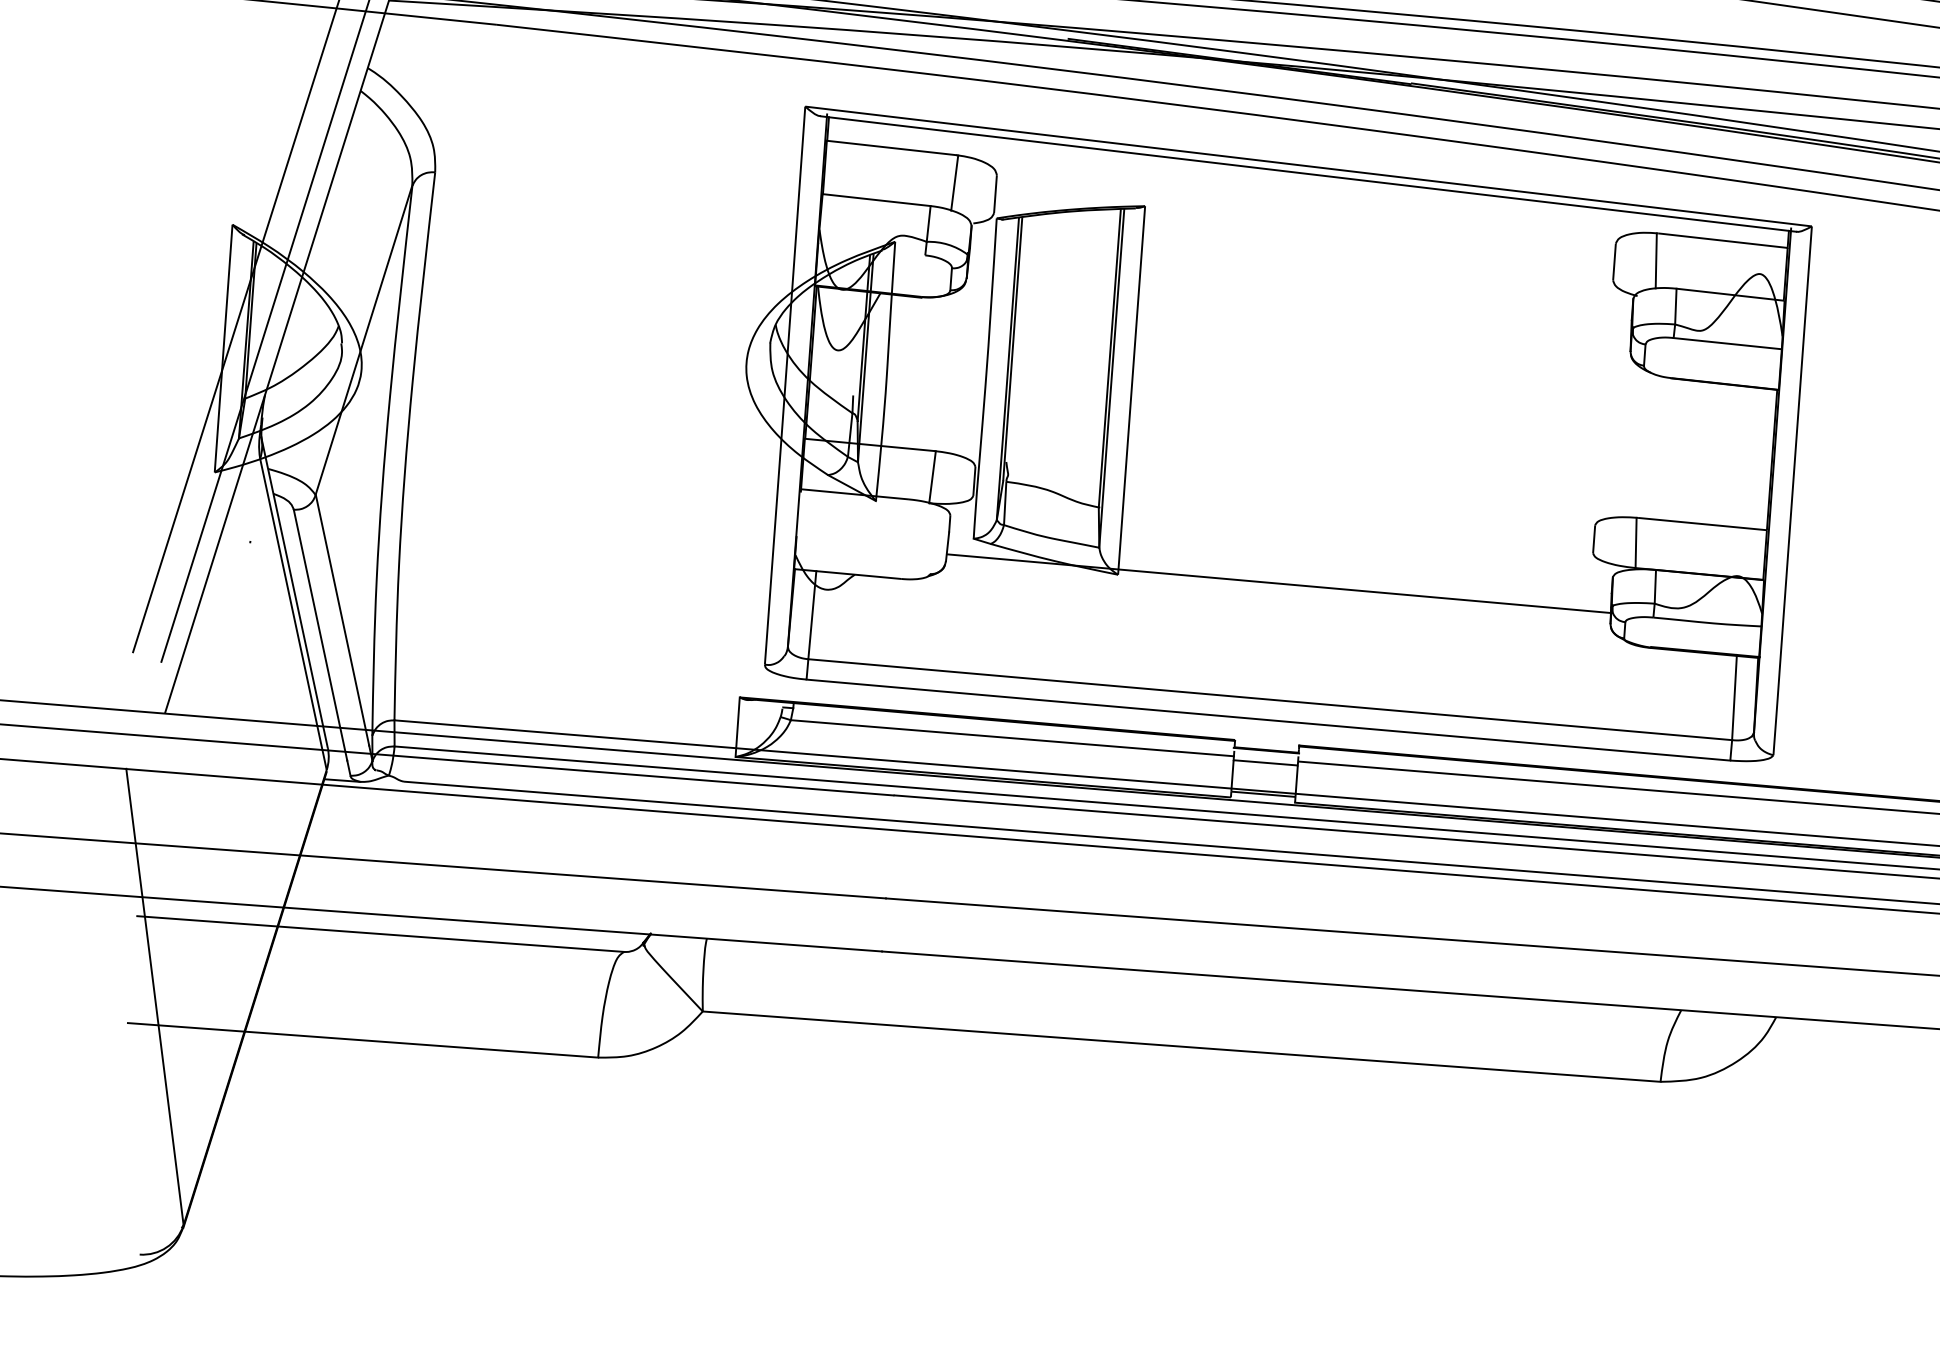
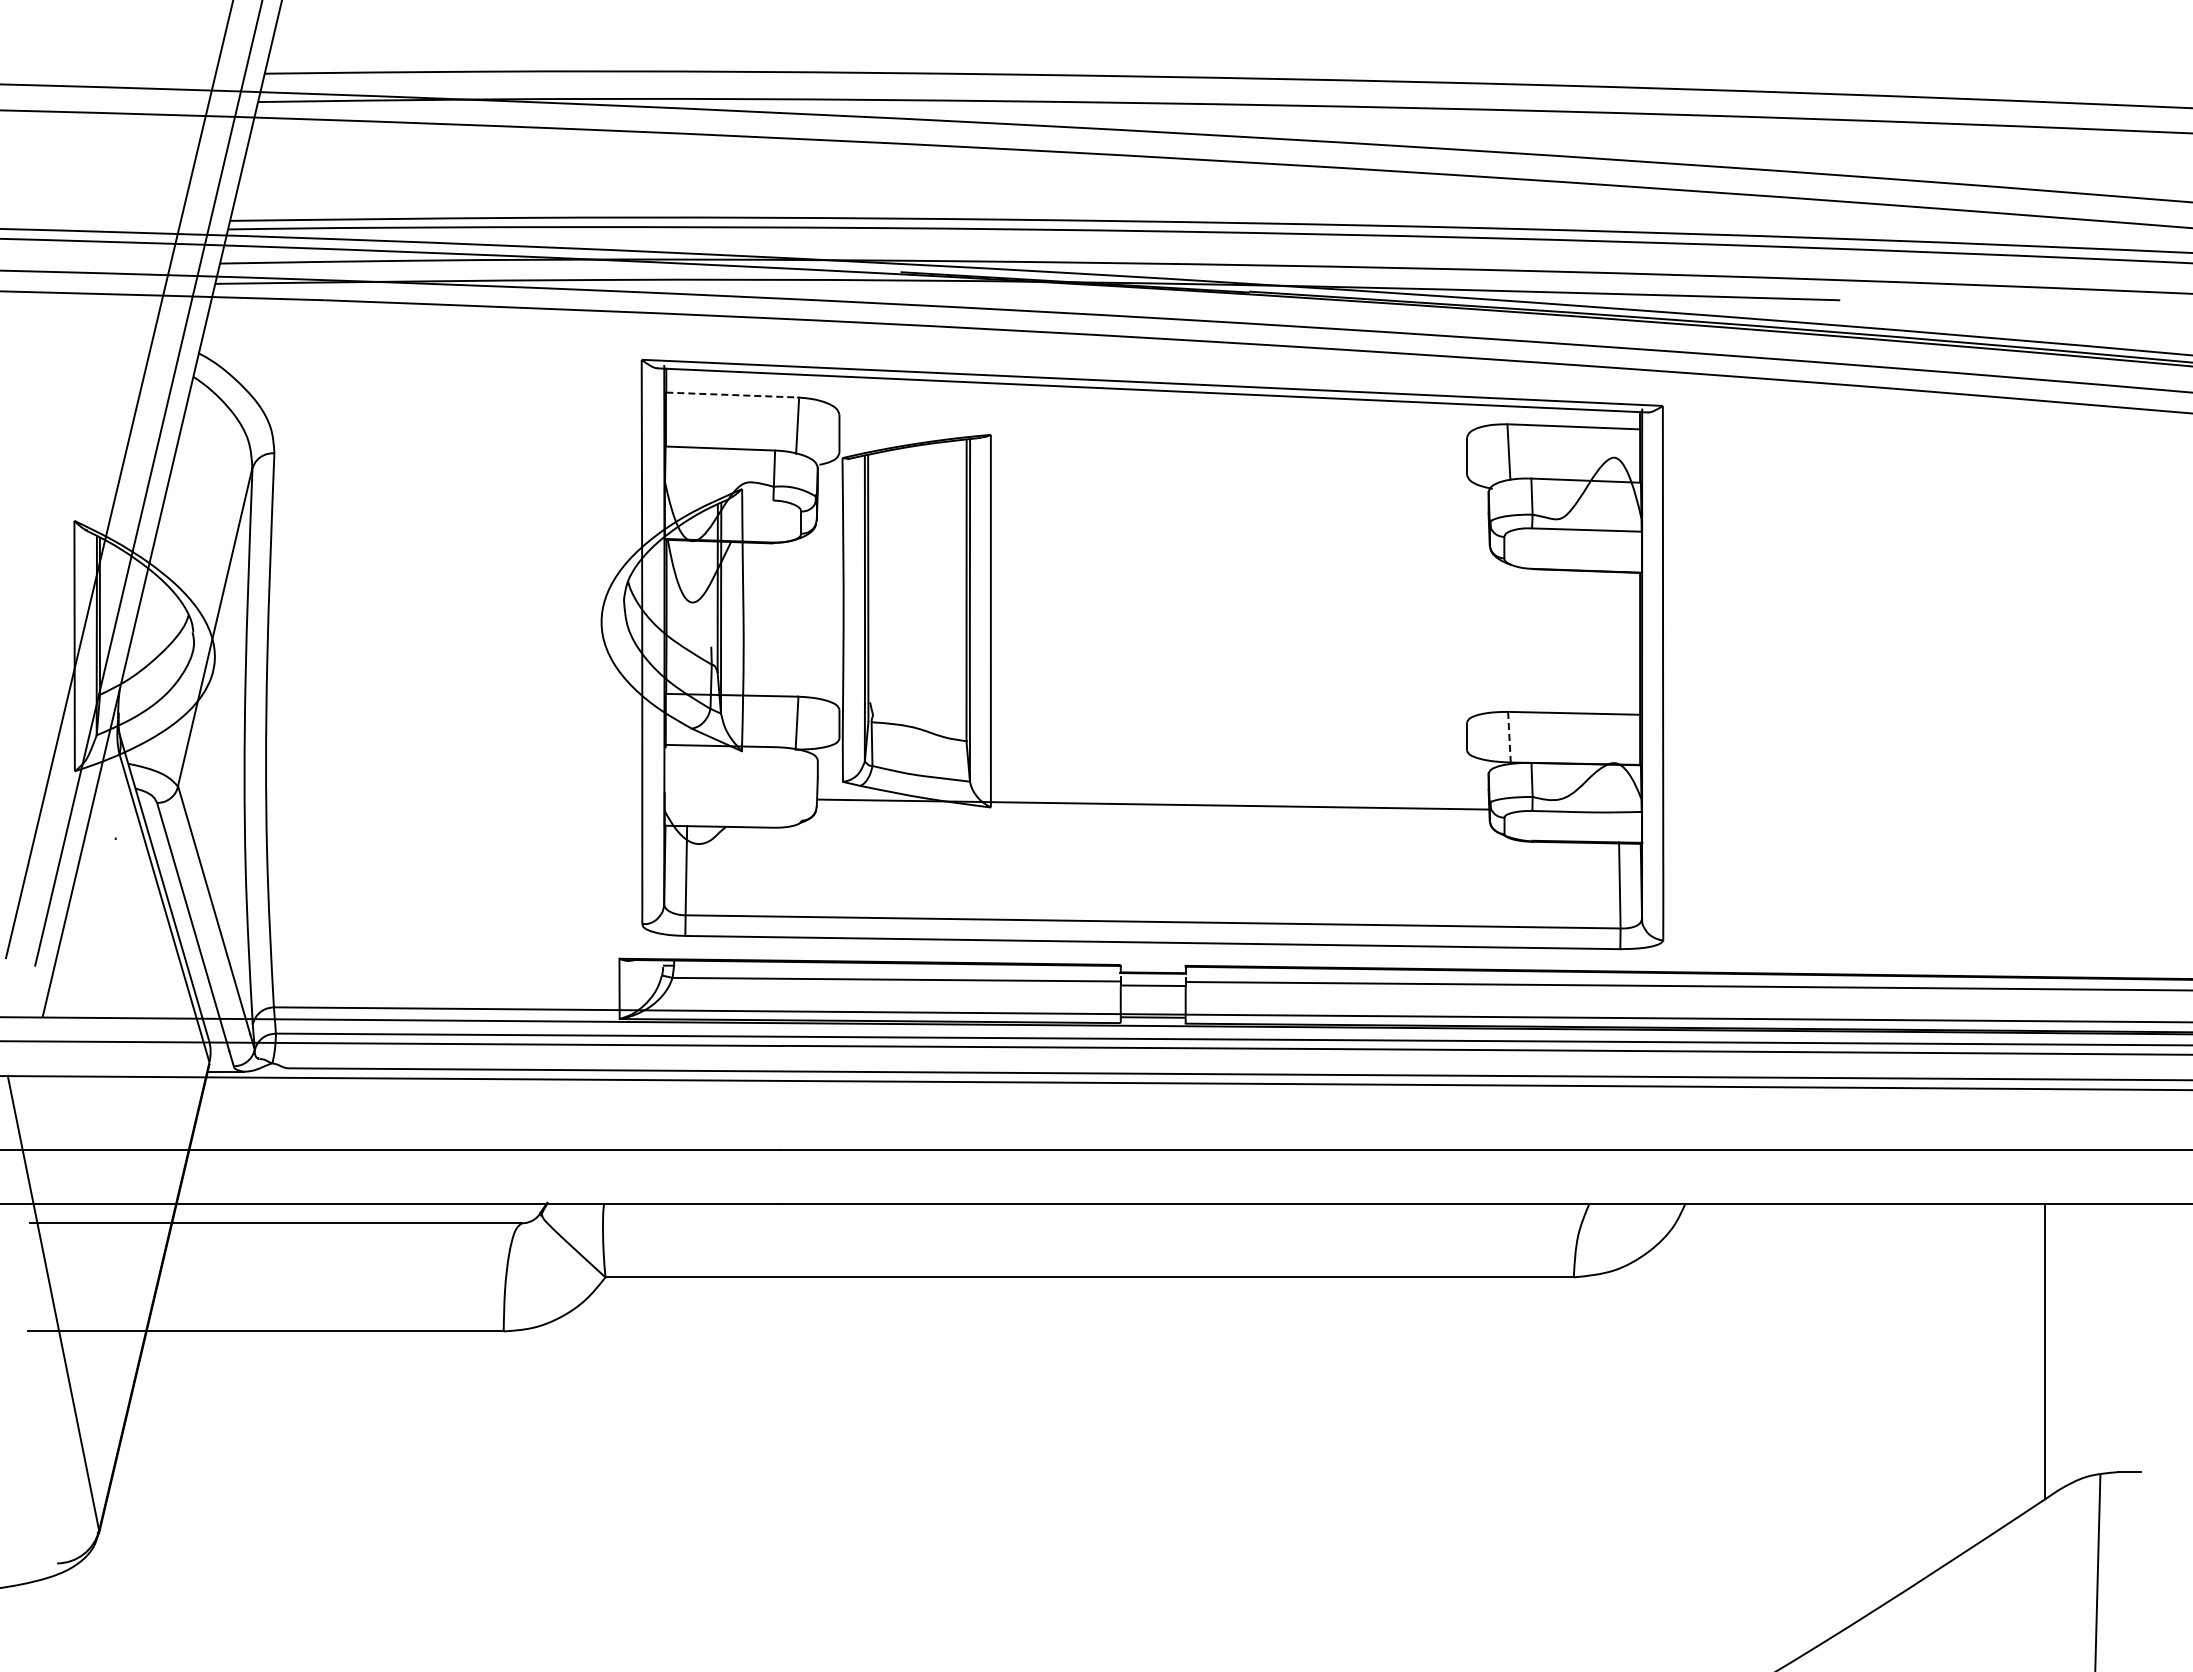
line: (892, 148) -> (732, 395), solid -> dashed
line: (1636, 543) -> (1509, 737), solid -> dashed

